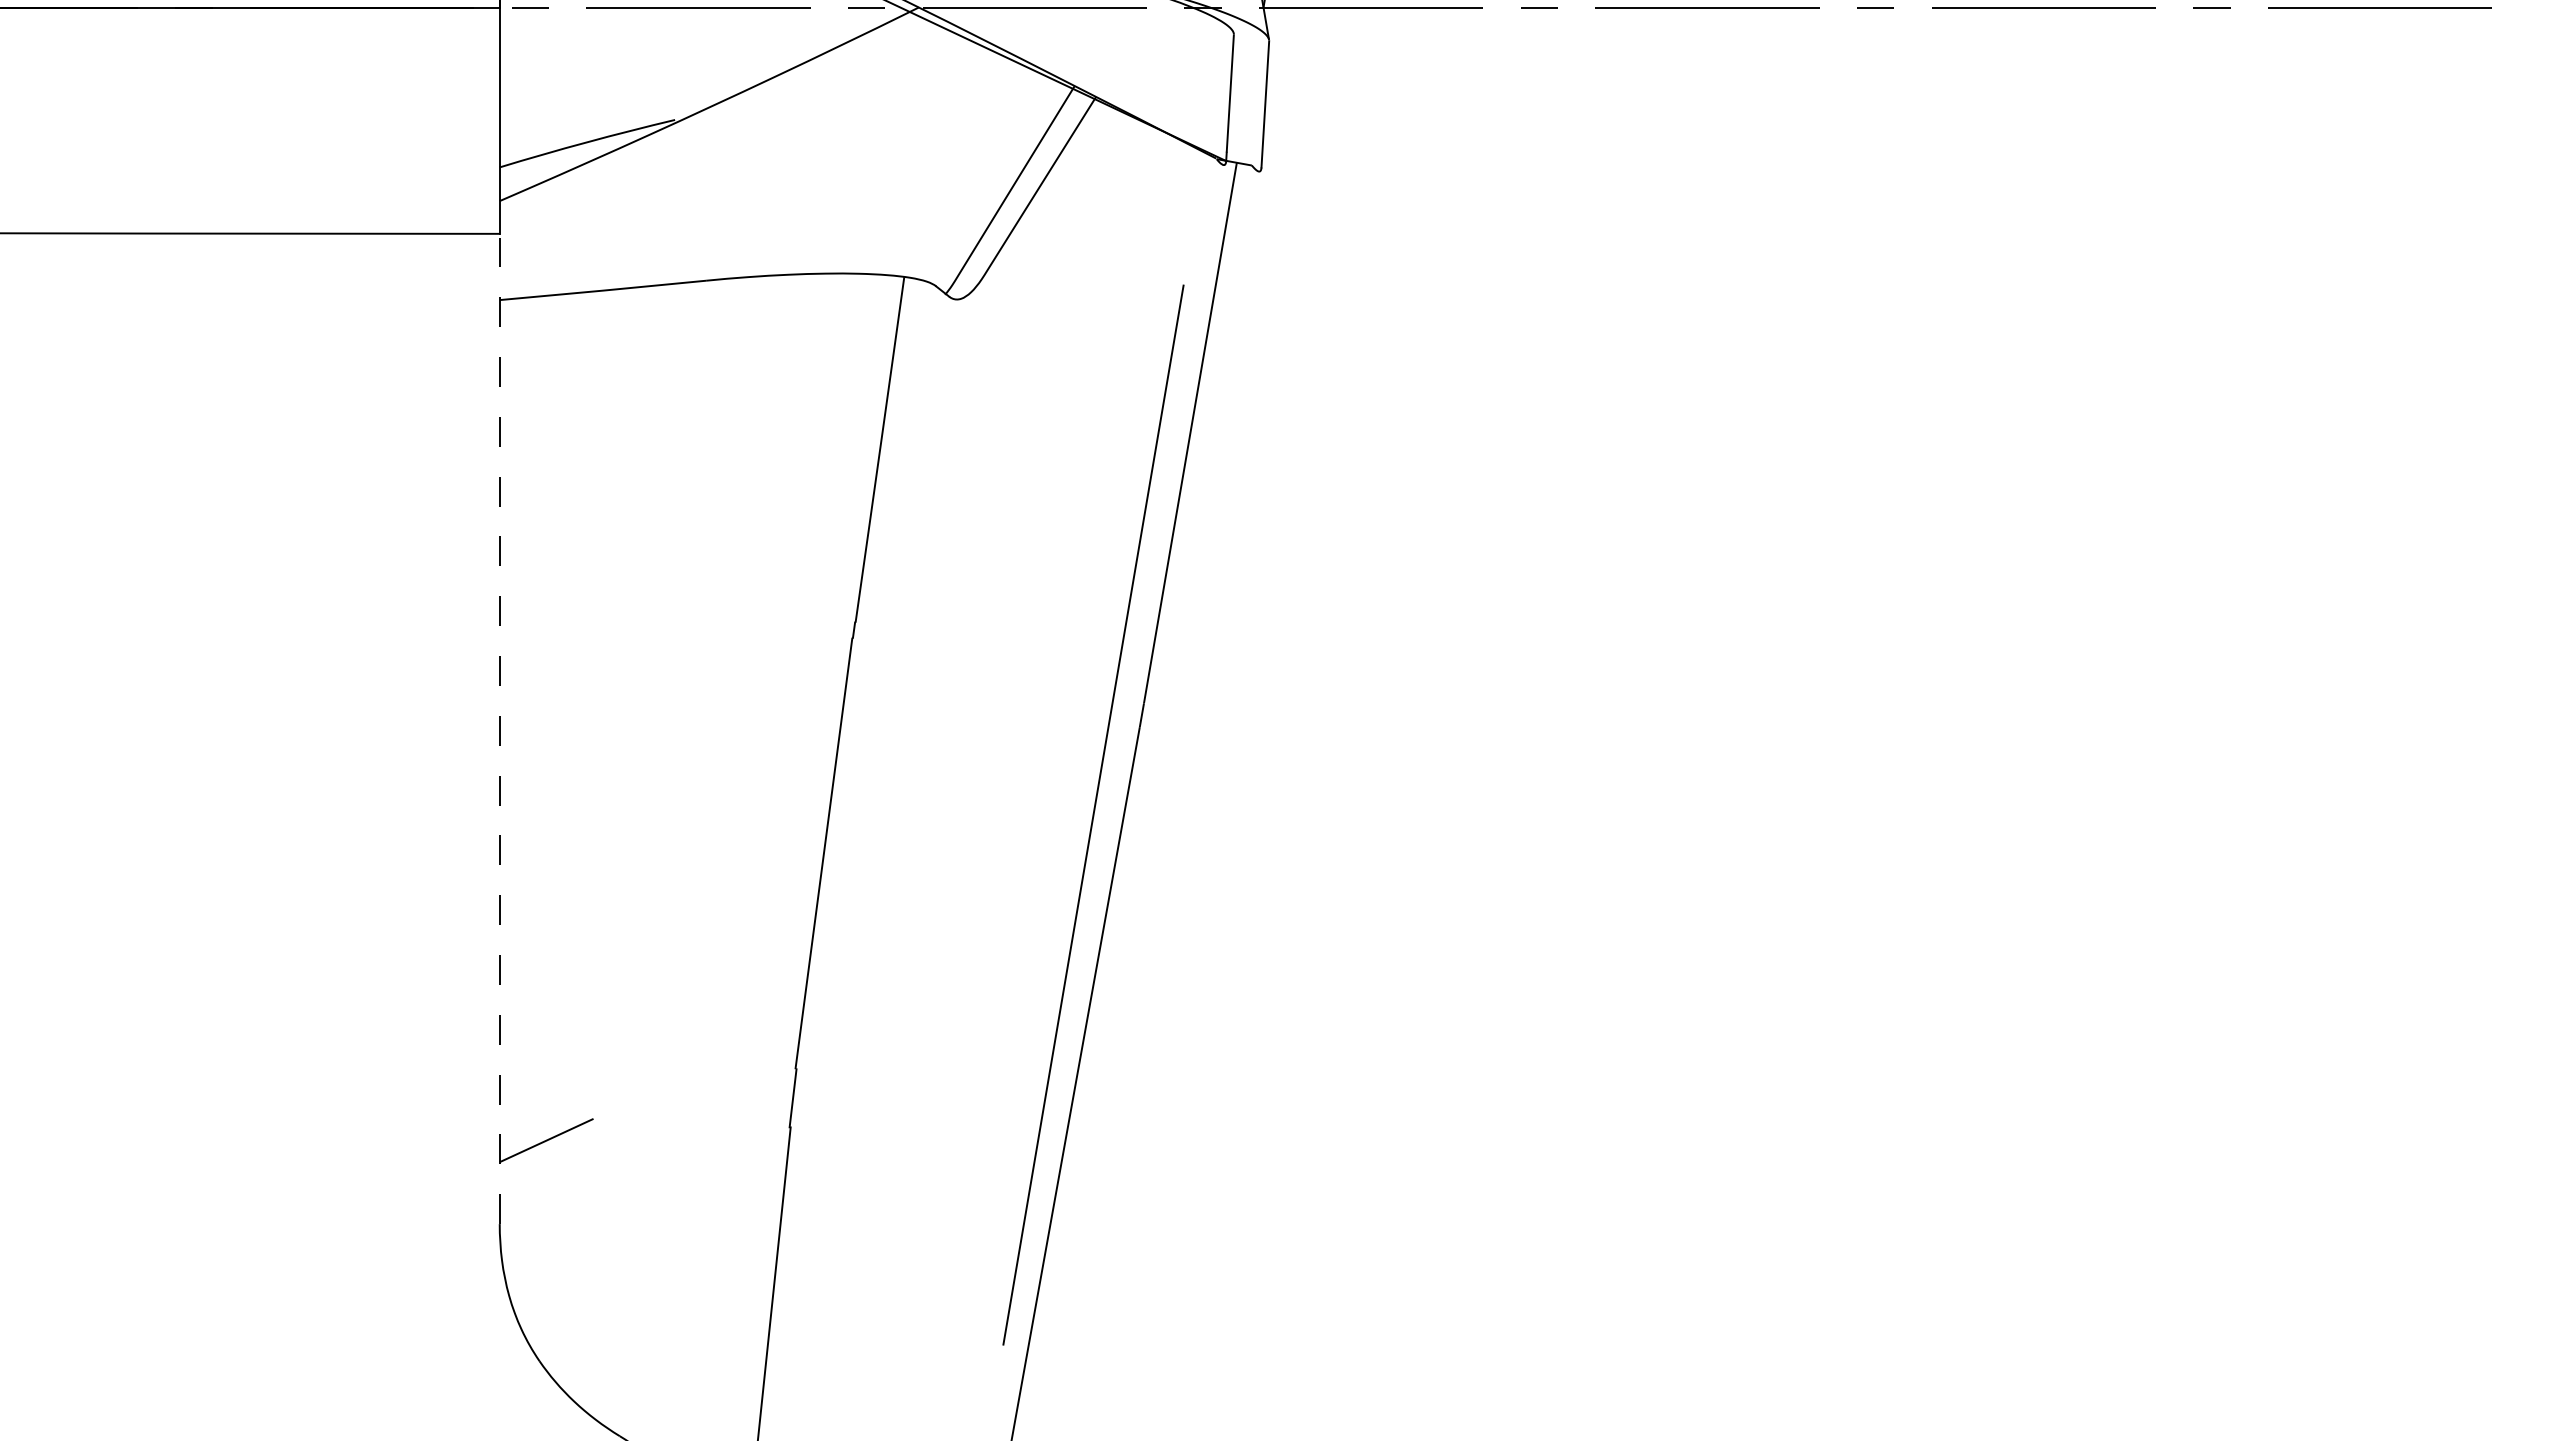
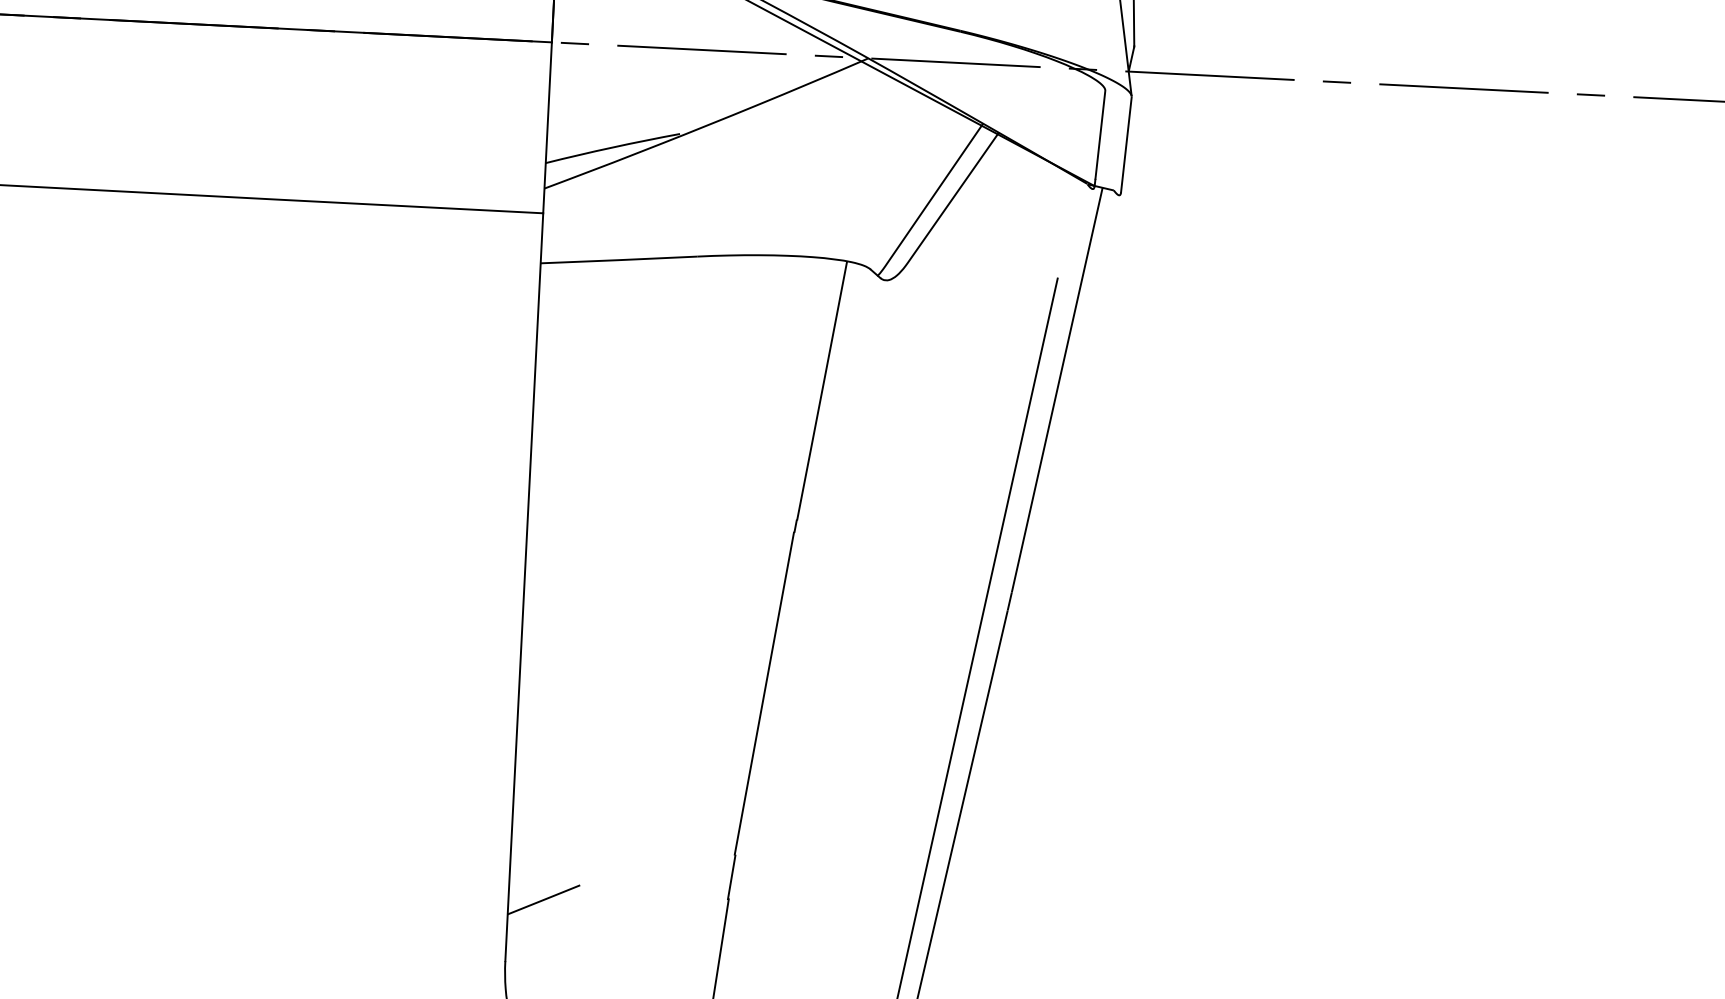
line: (499, 728) -> (524, 586), dashed -> solid

